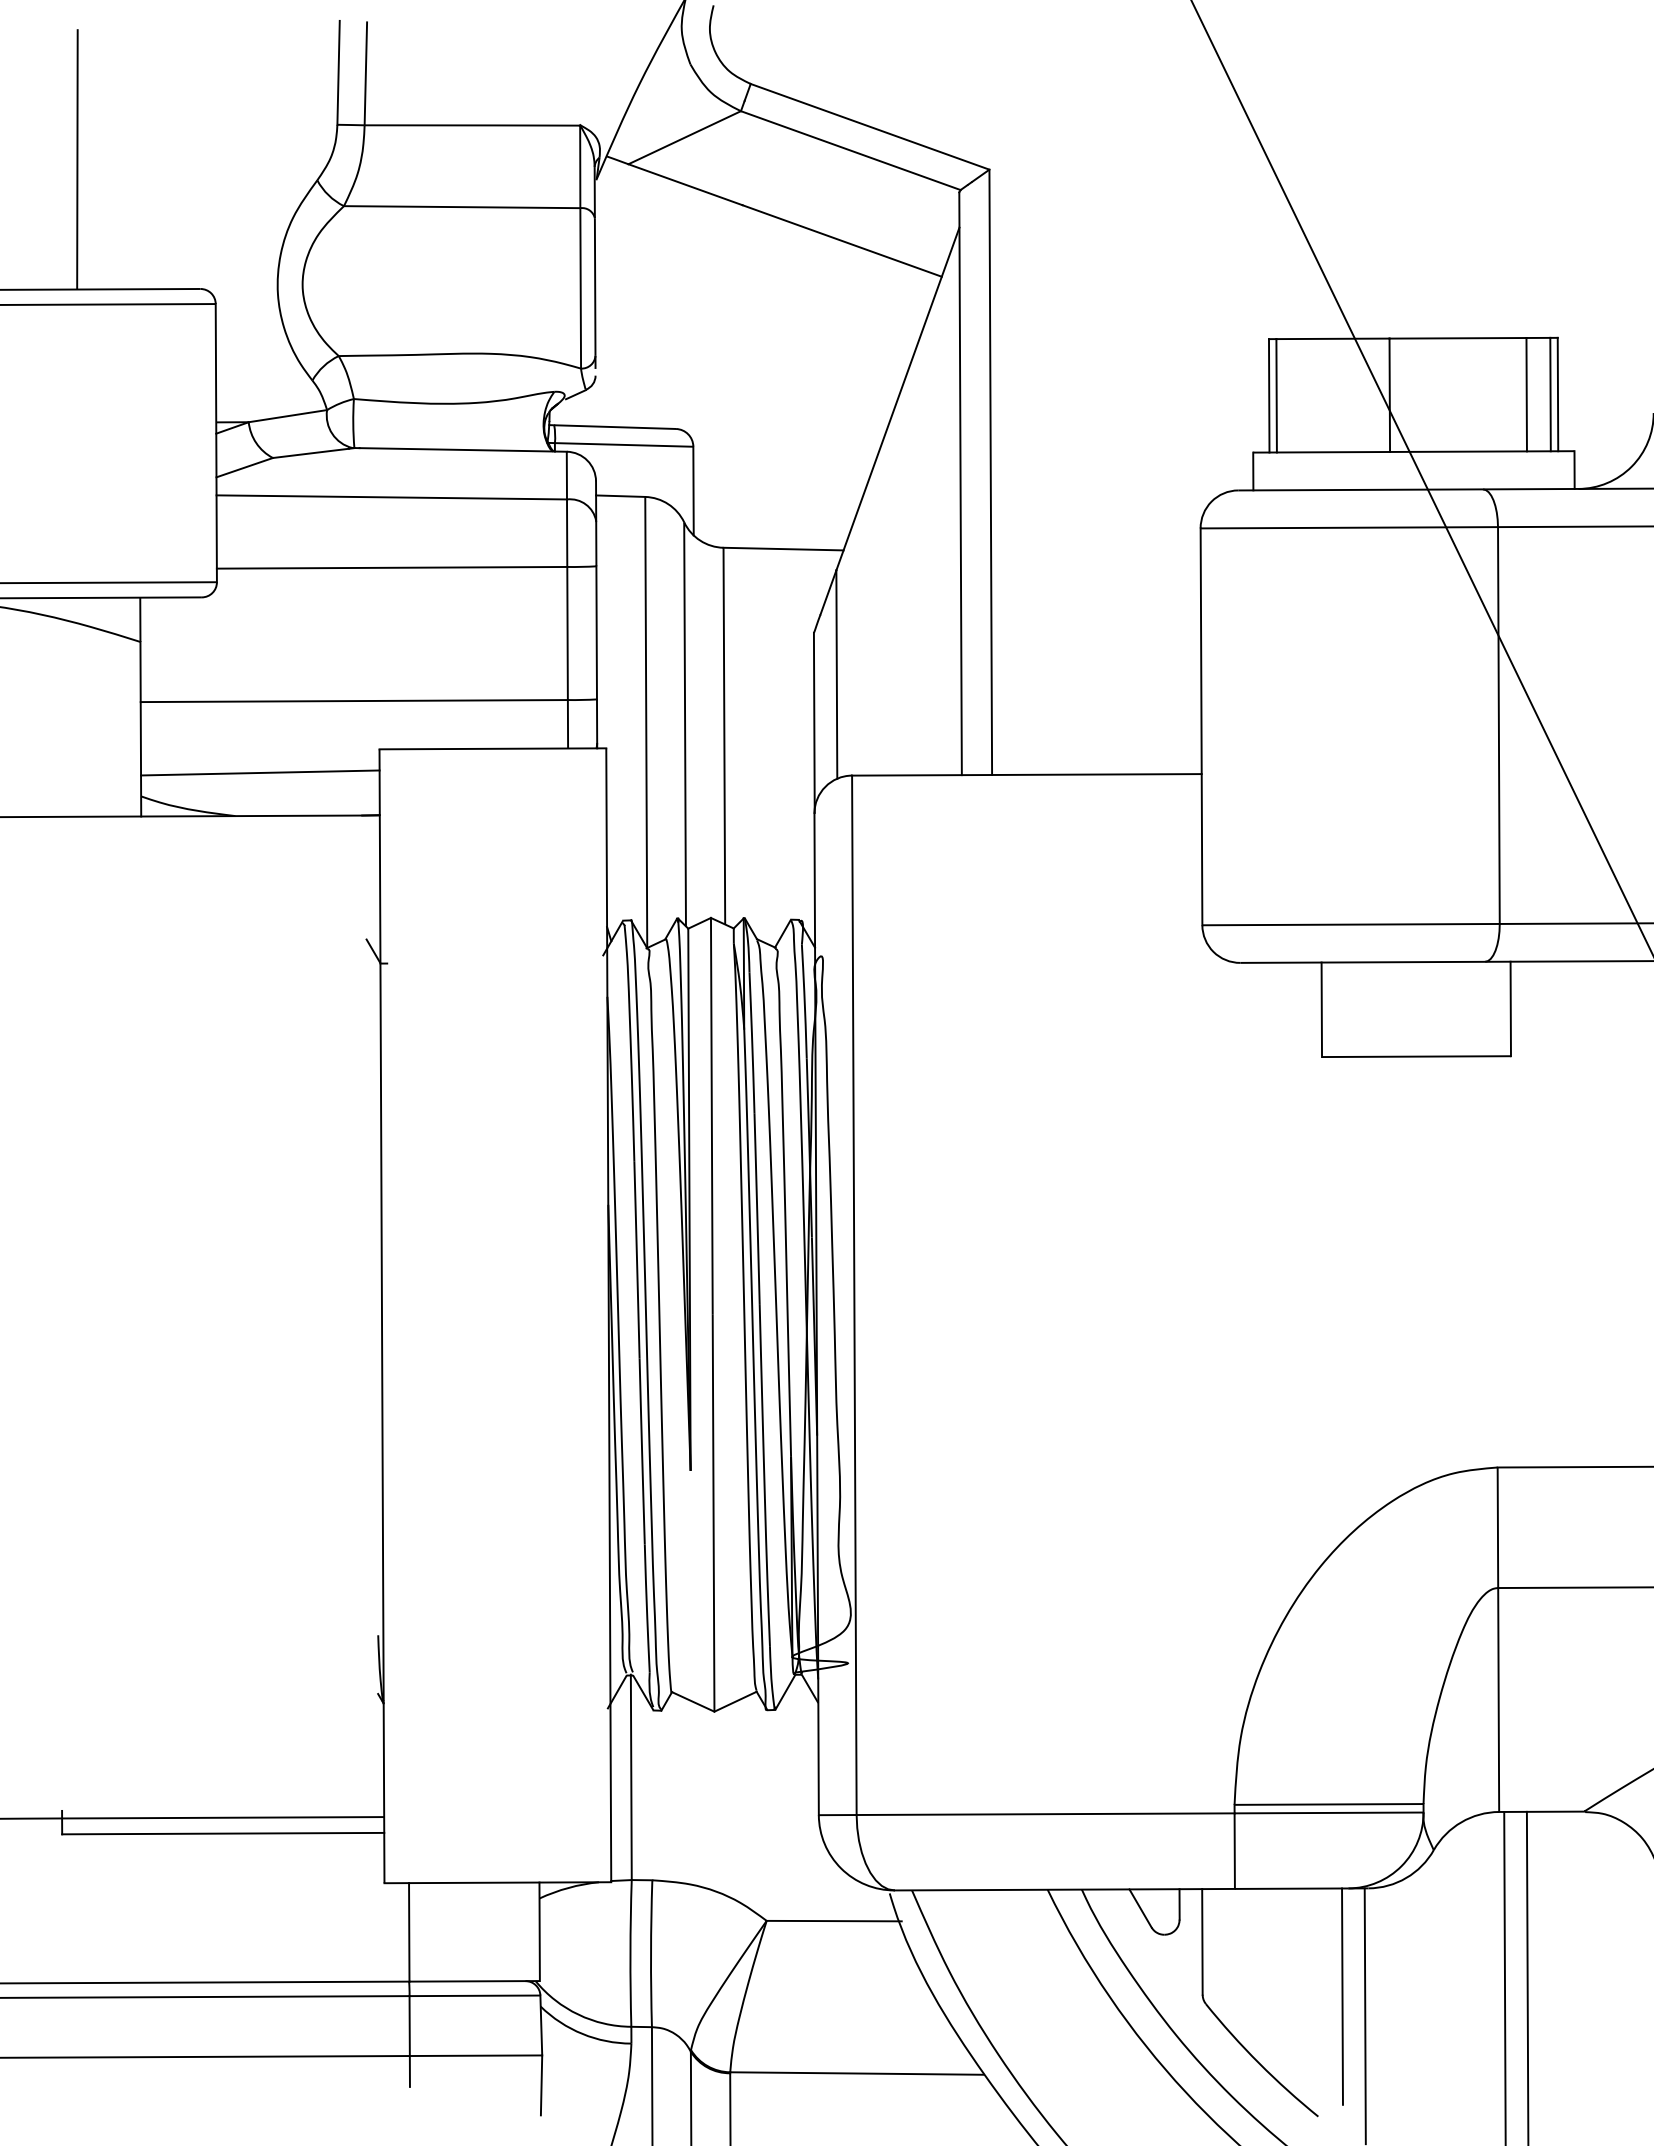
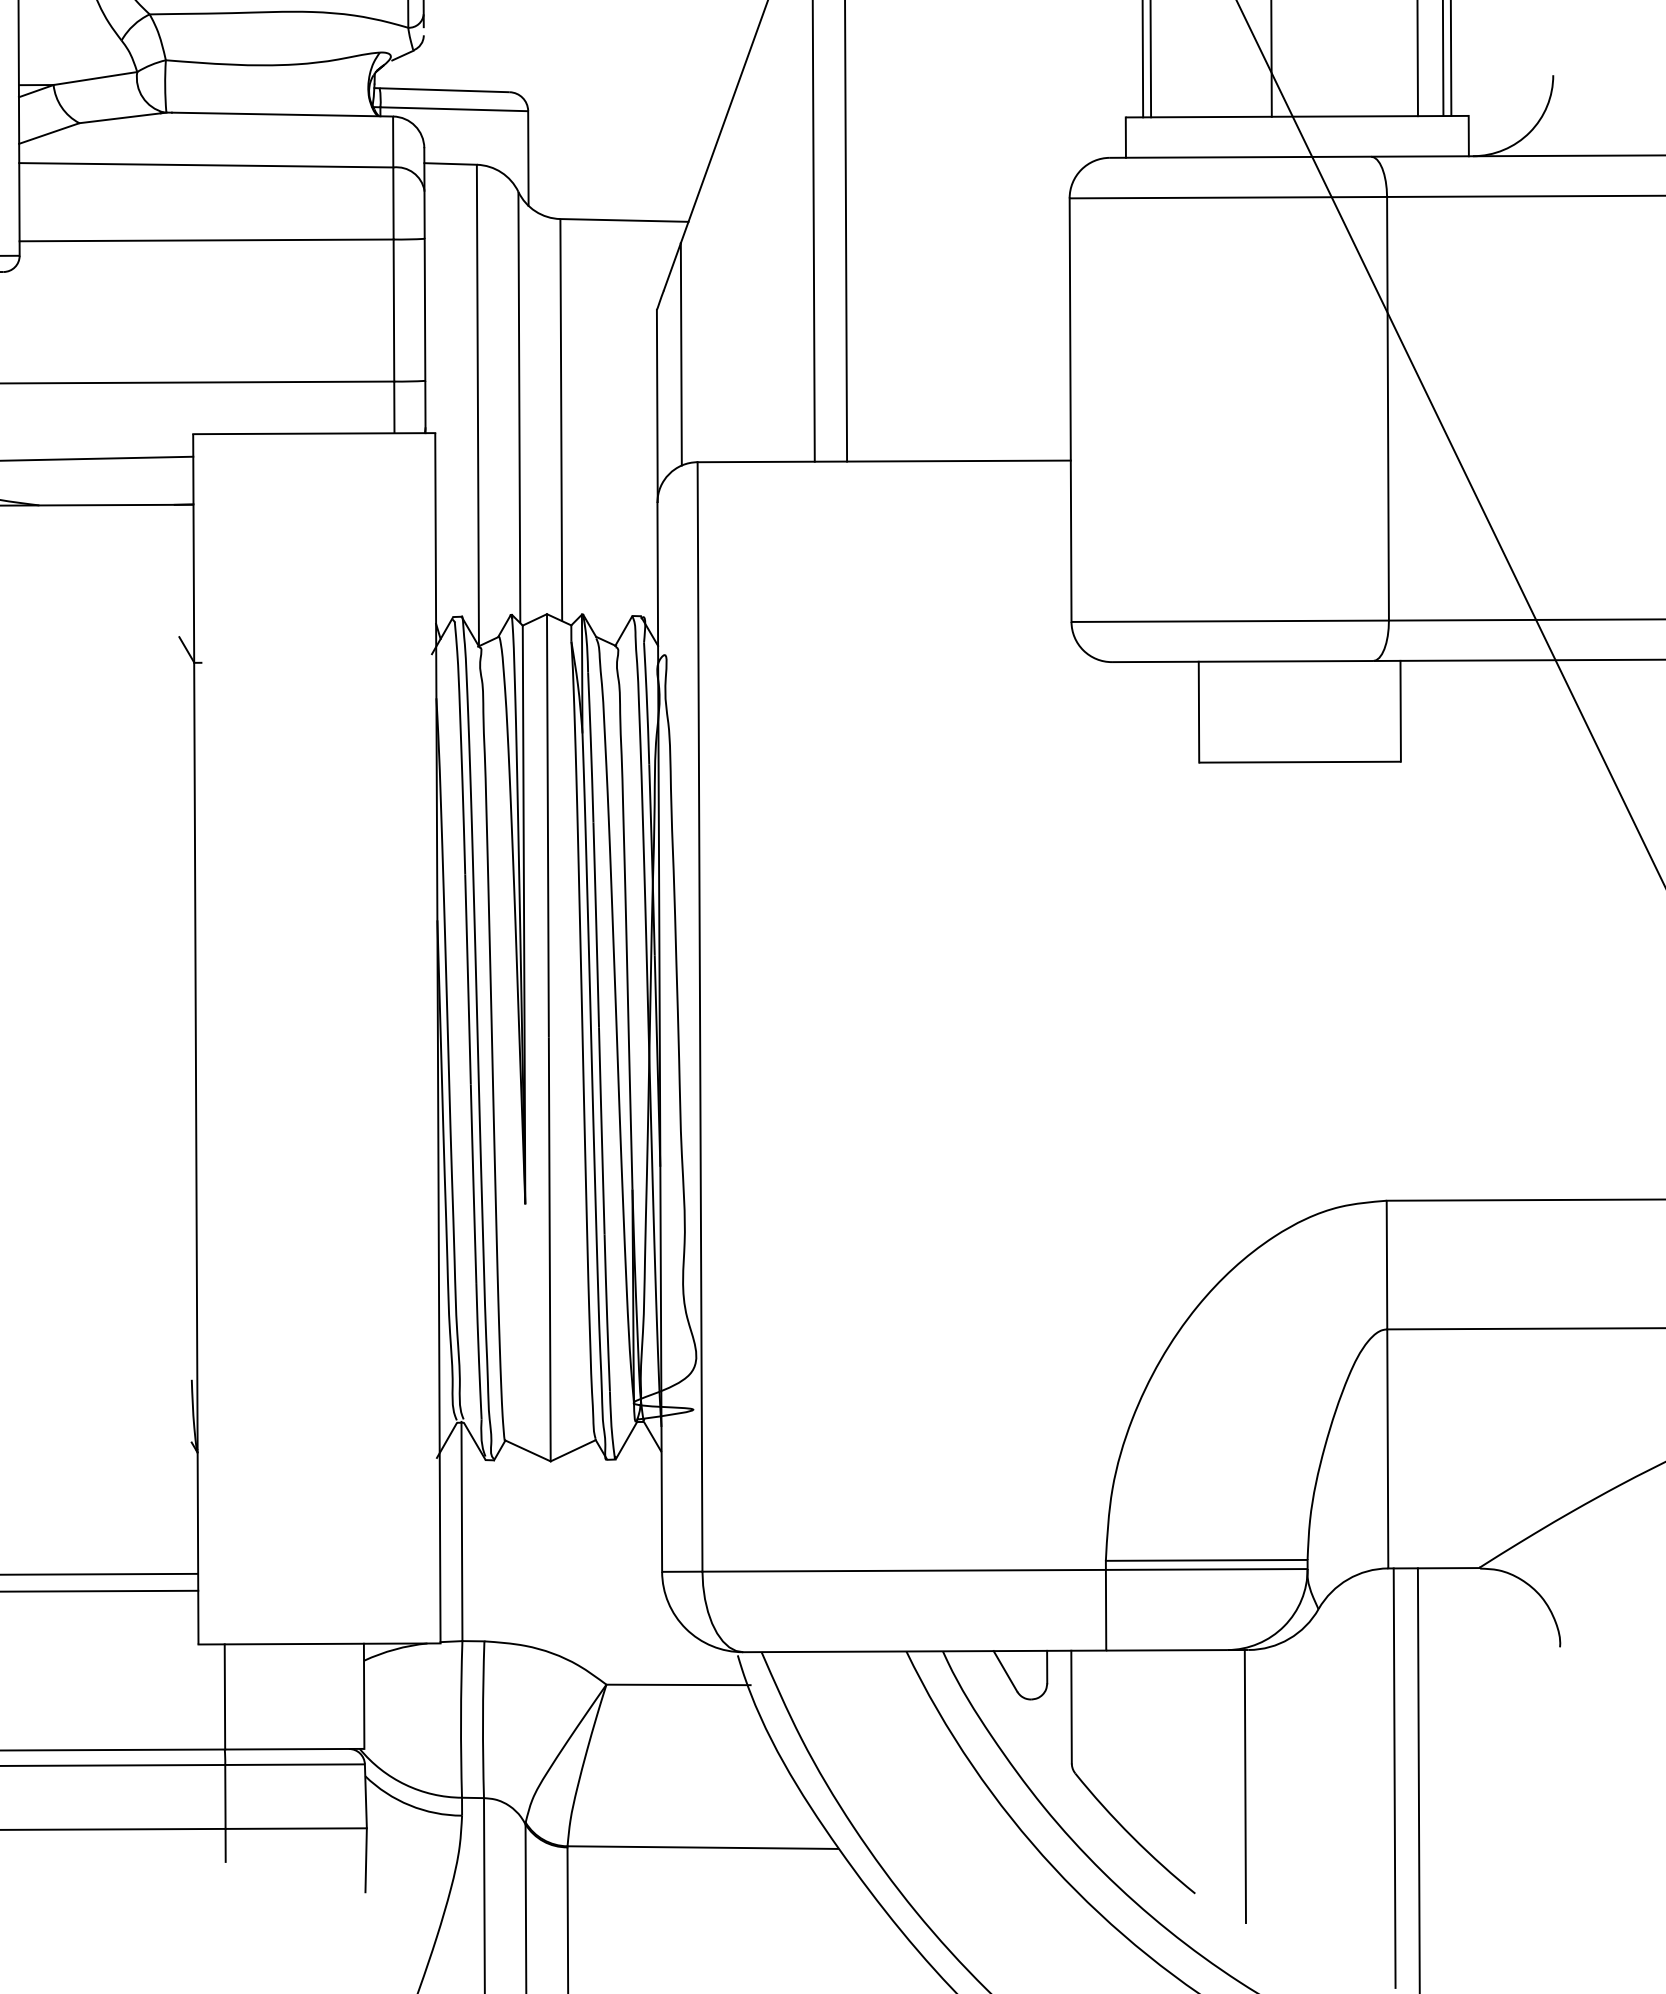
line: (1342, 1996) -> (1221, 1765), removed

